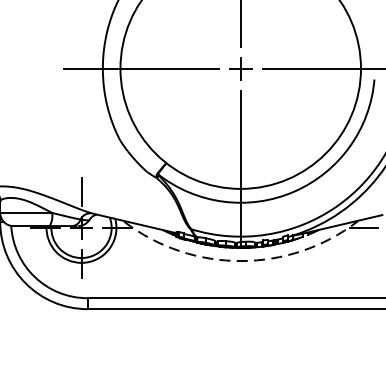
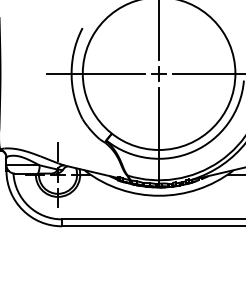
arc: (241, 260) -> (159, 195), dashed -> solid

